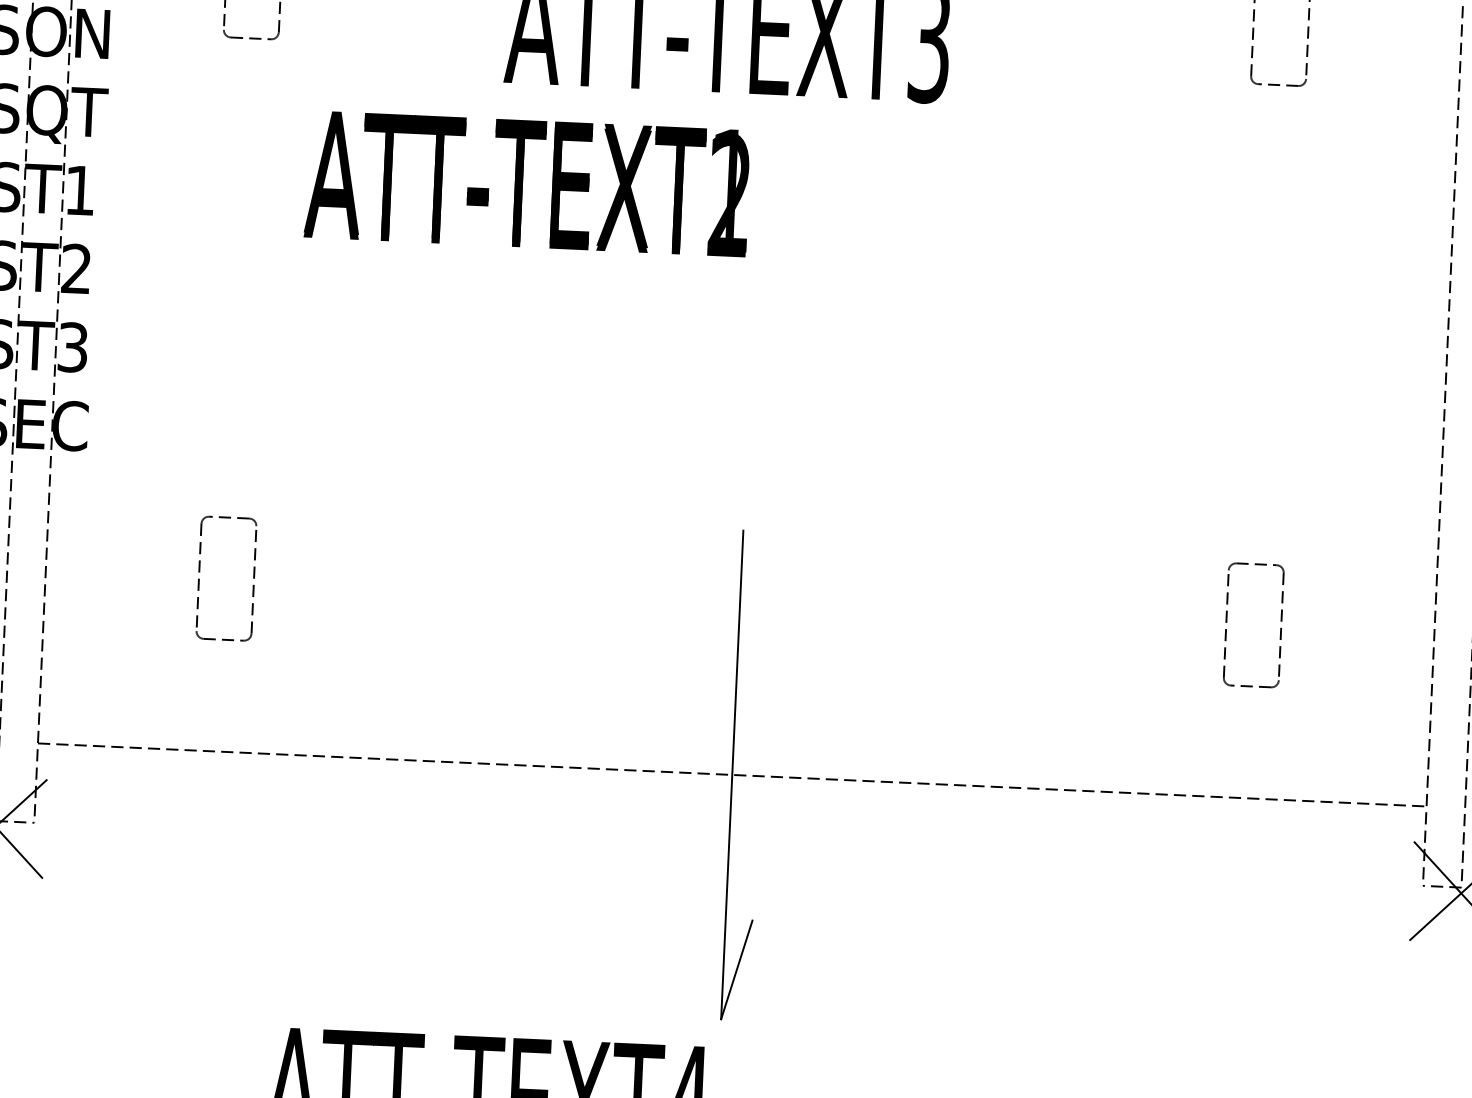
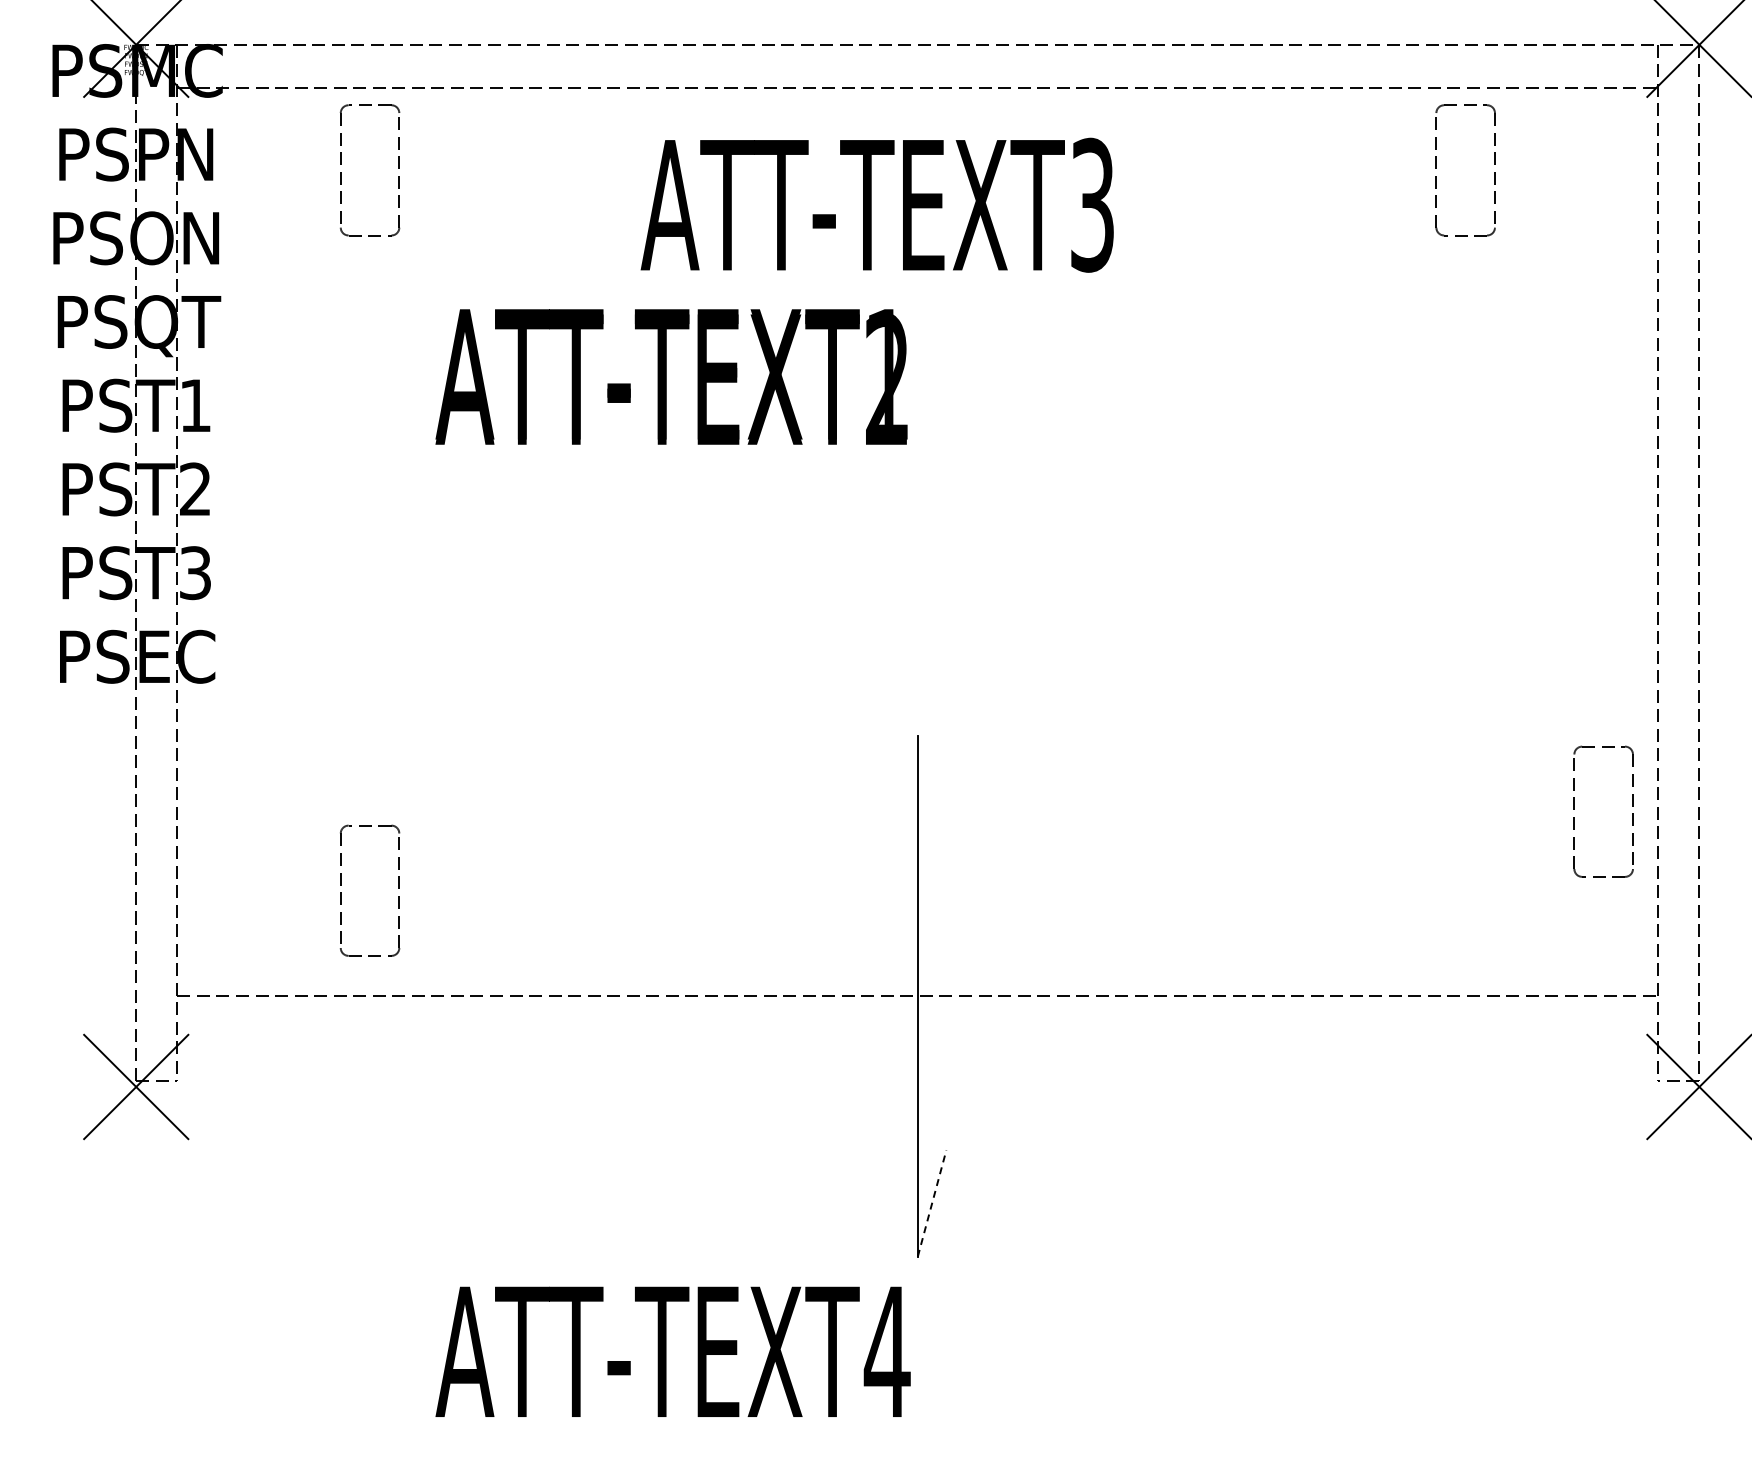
part: (199, 579) -> (341, 892), moved
part: (1226, 622) -> (1574, 809), moved
line: (737, 969) -> (932, 1202), solid -> dashed

